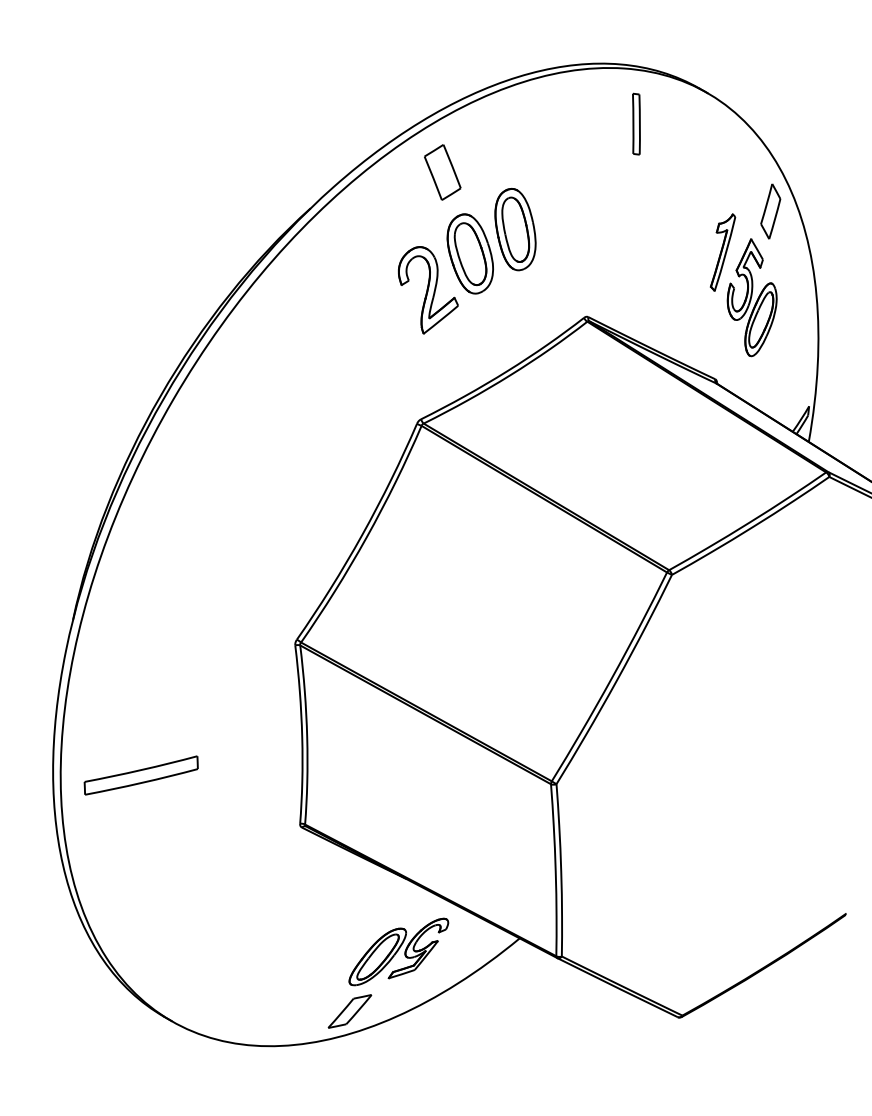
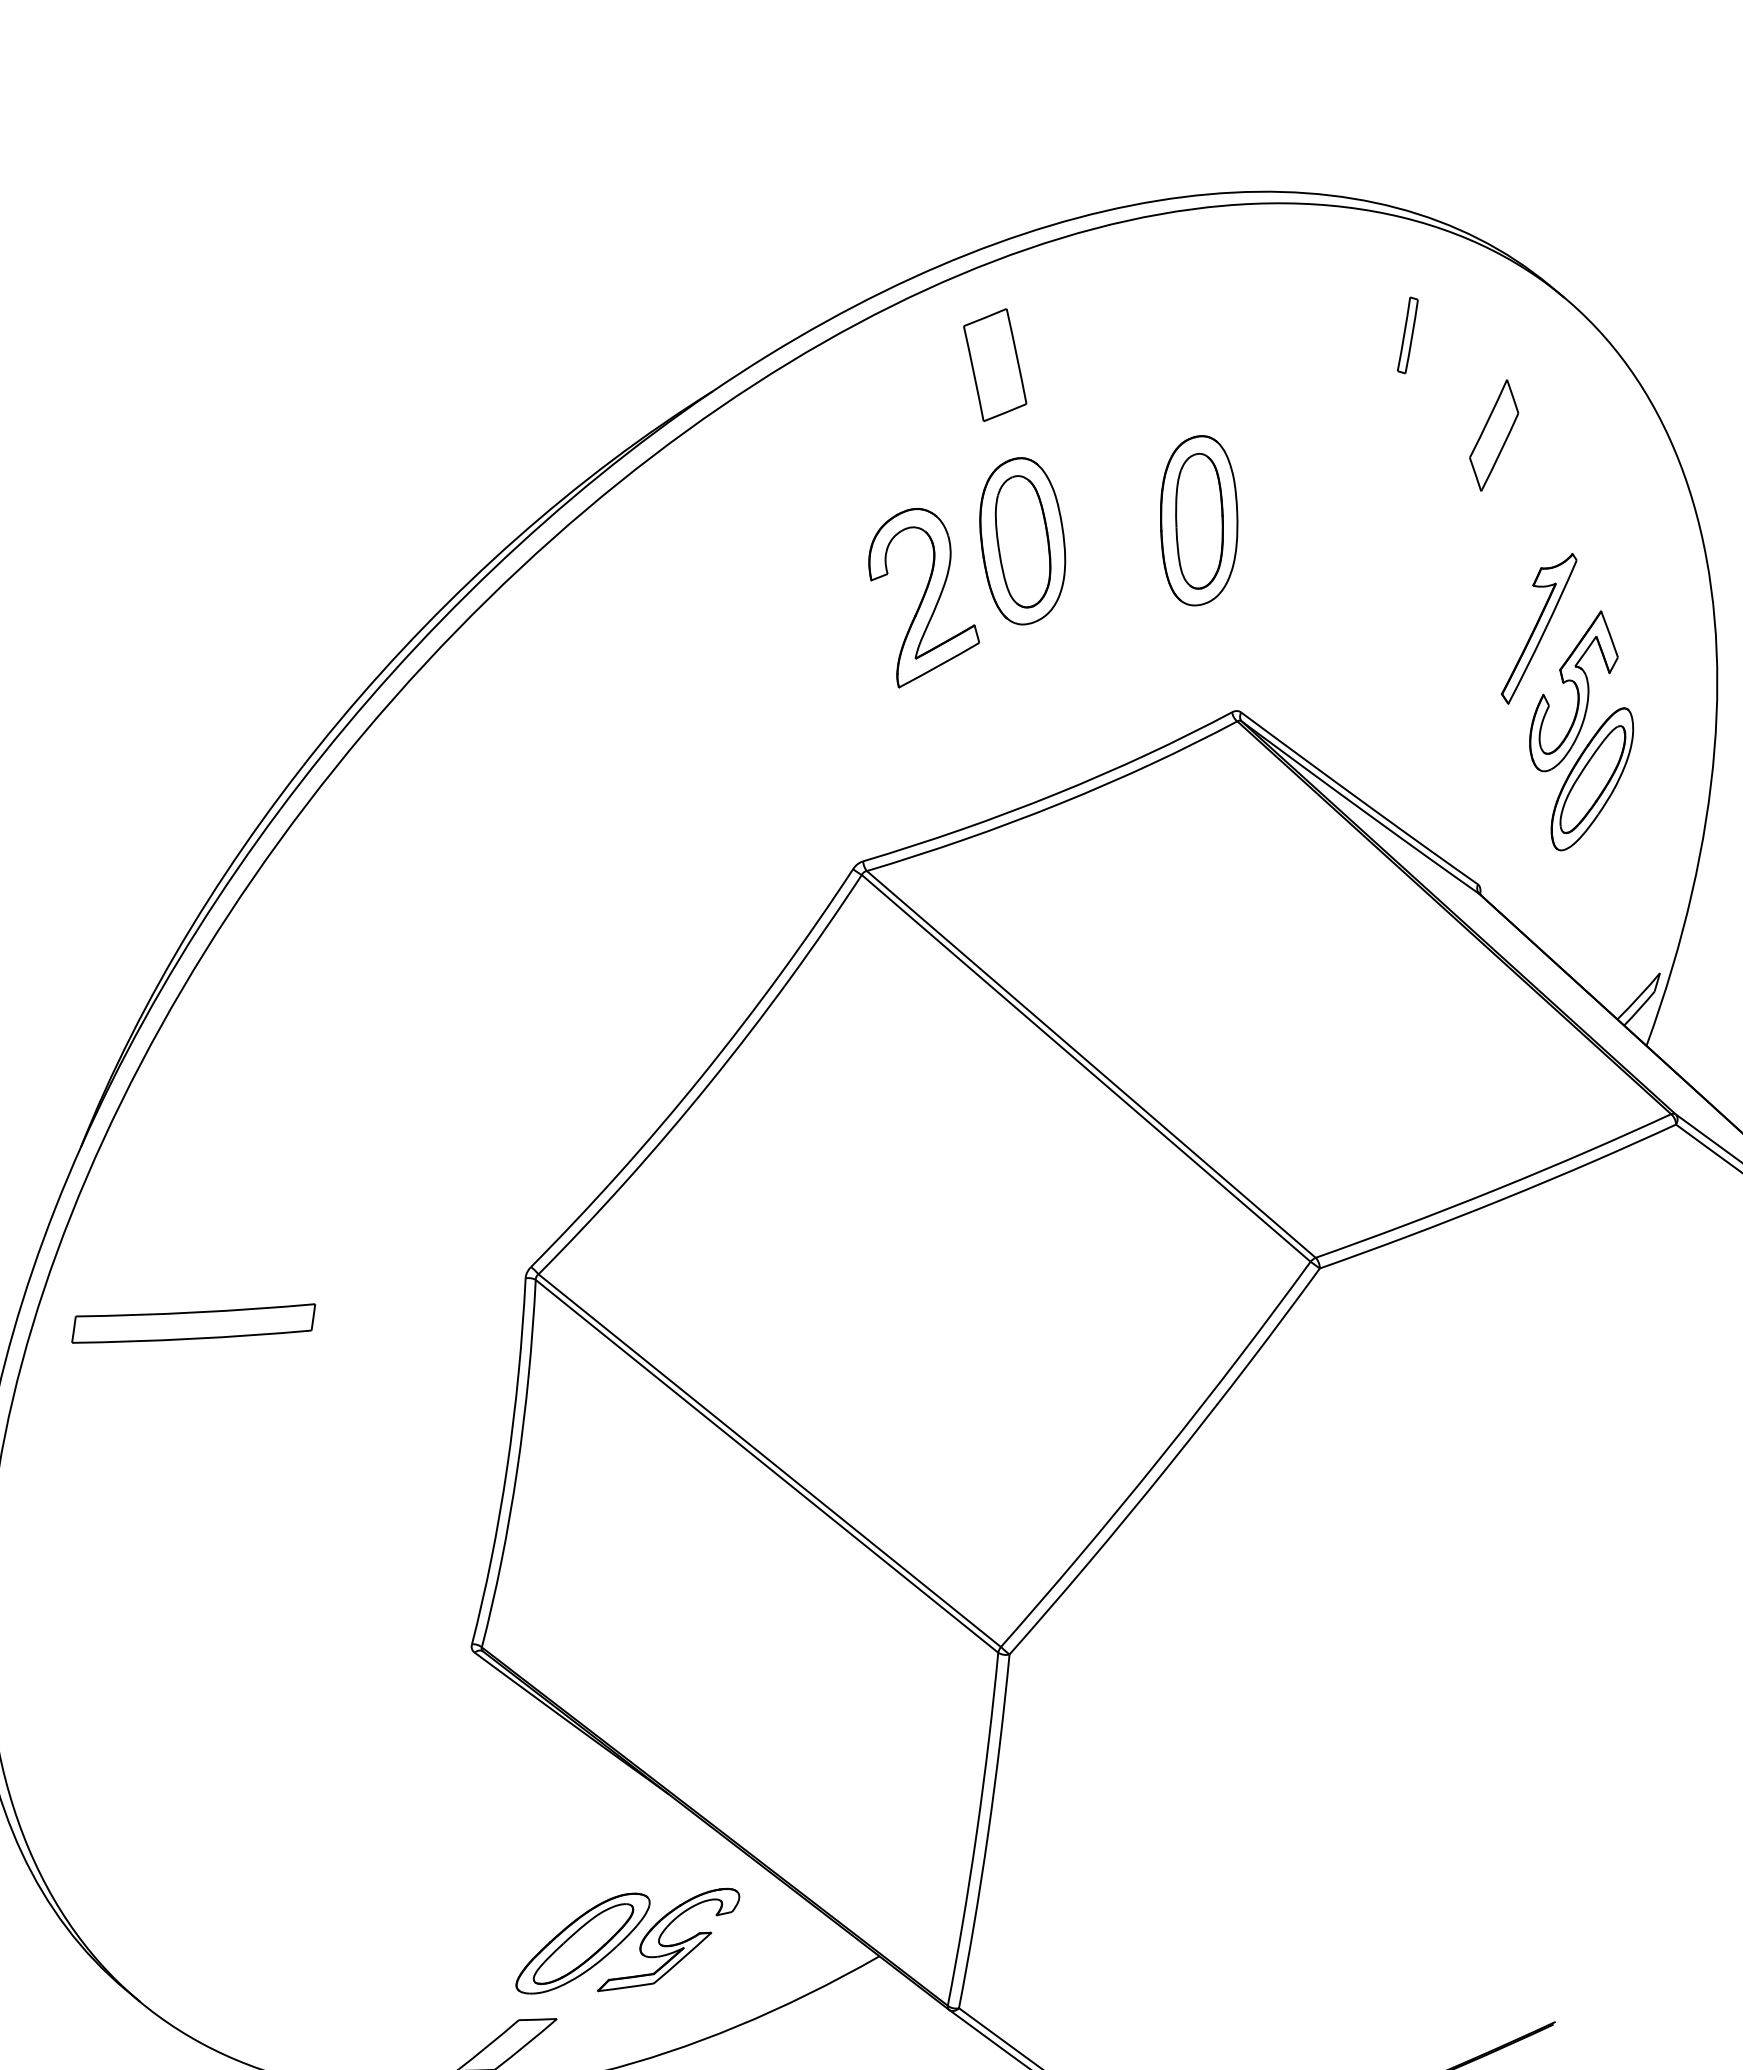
part: (636, 123) -> (1408, 334), size x0.6
part: (770, 211) -> (1493, 435), moved
part: (515, 229) -> (1198, 520), moved
part: (140, 775) -> (192, 1323), moved

